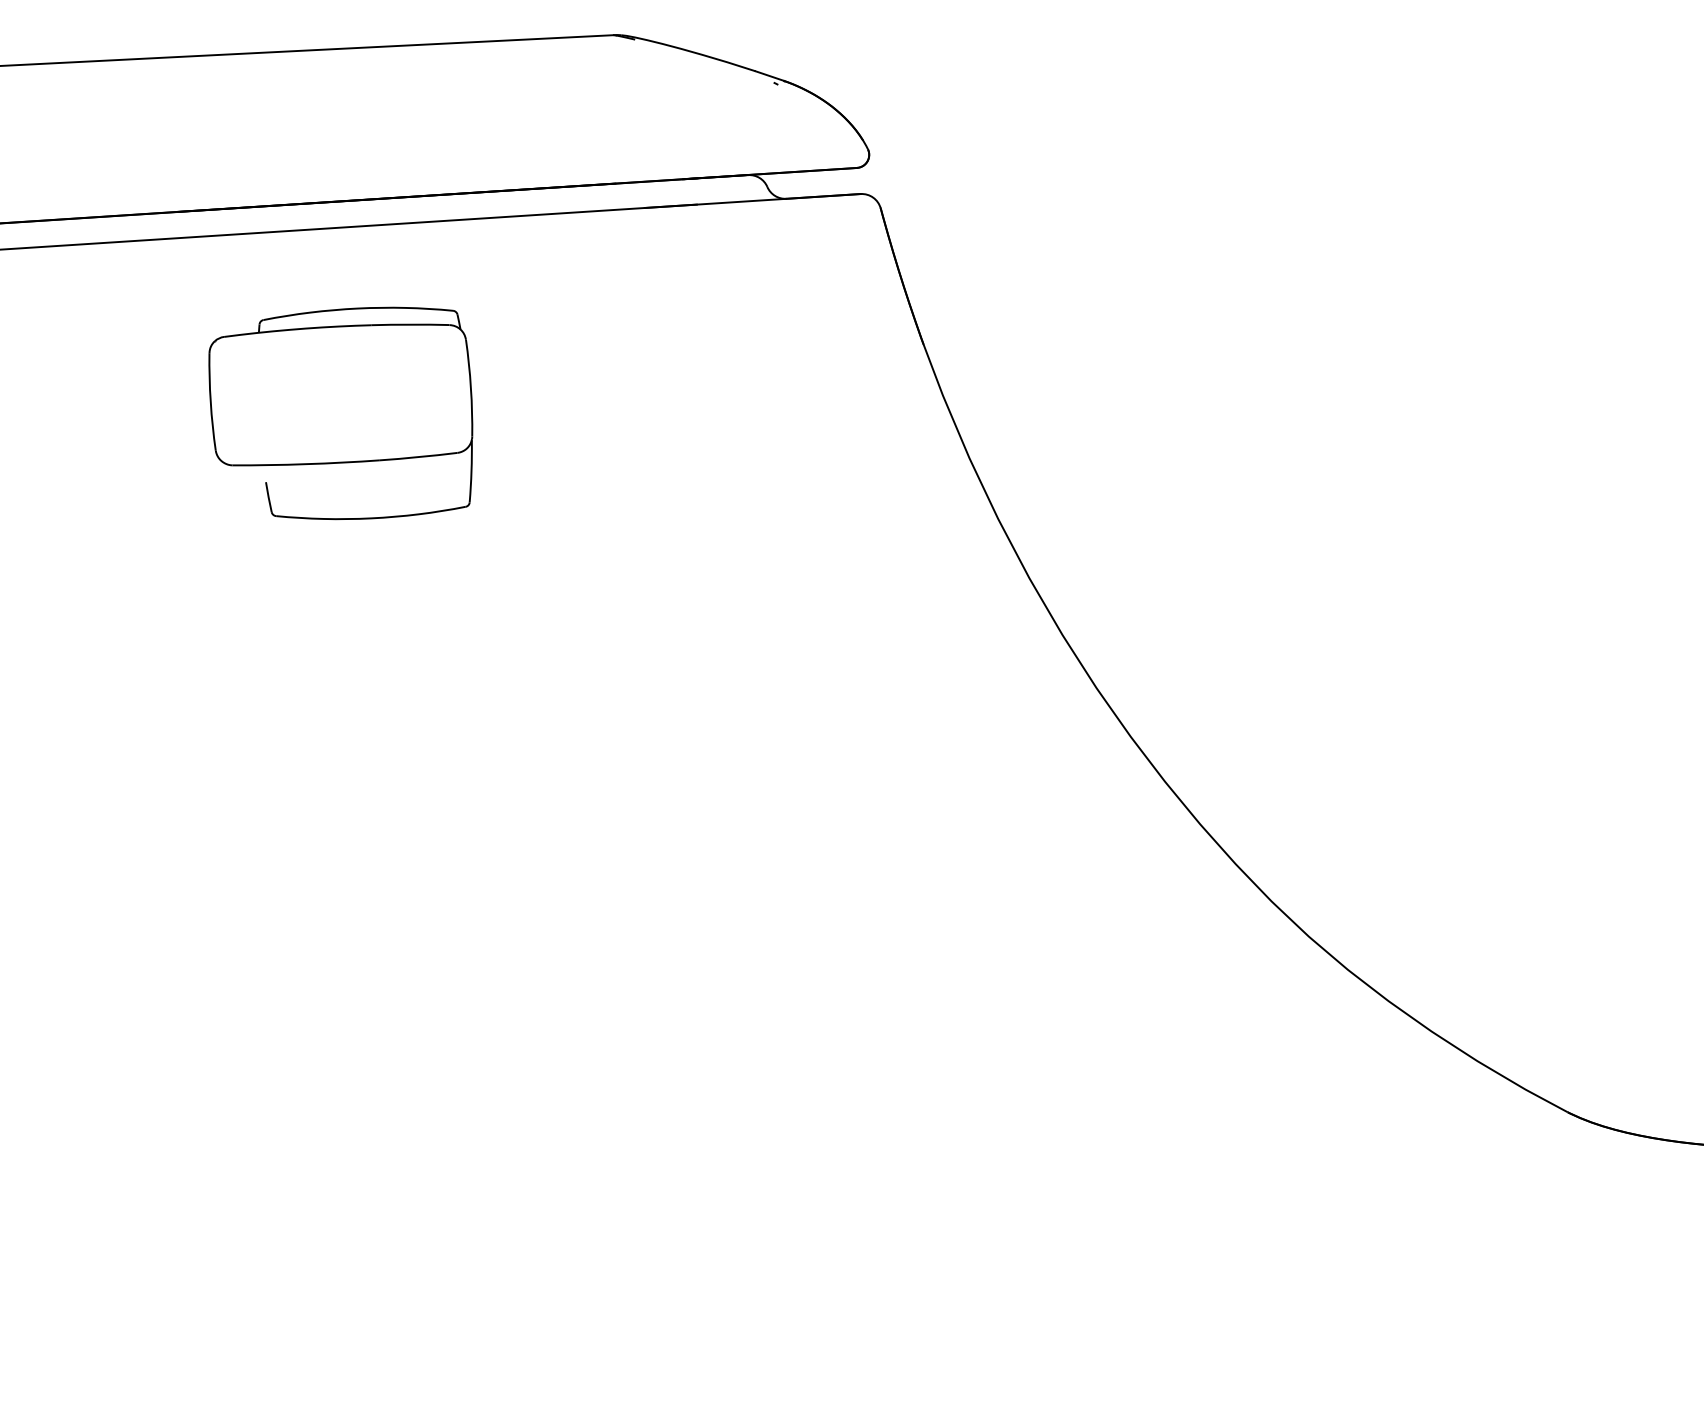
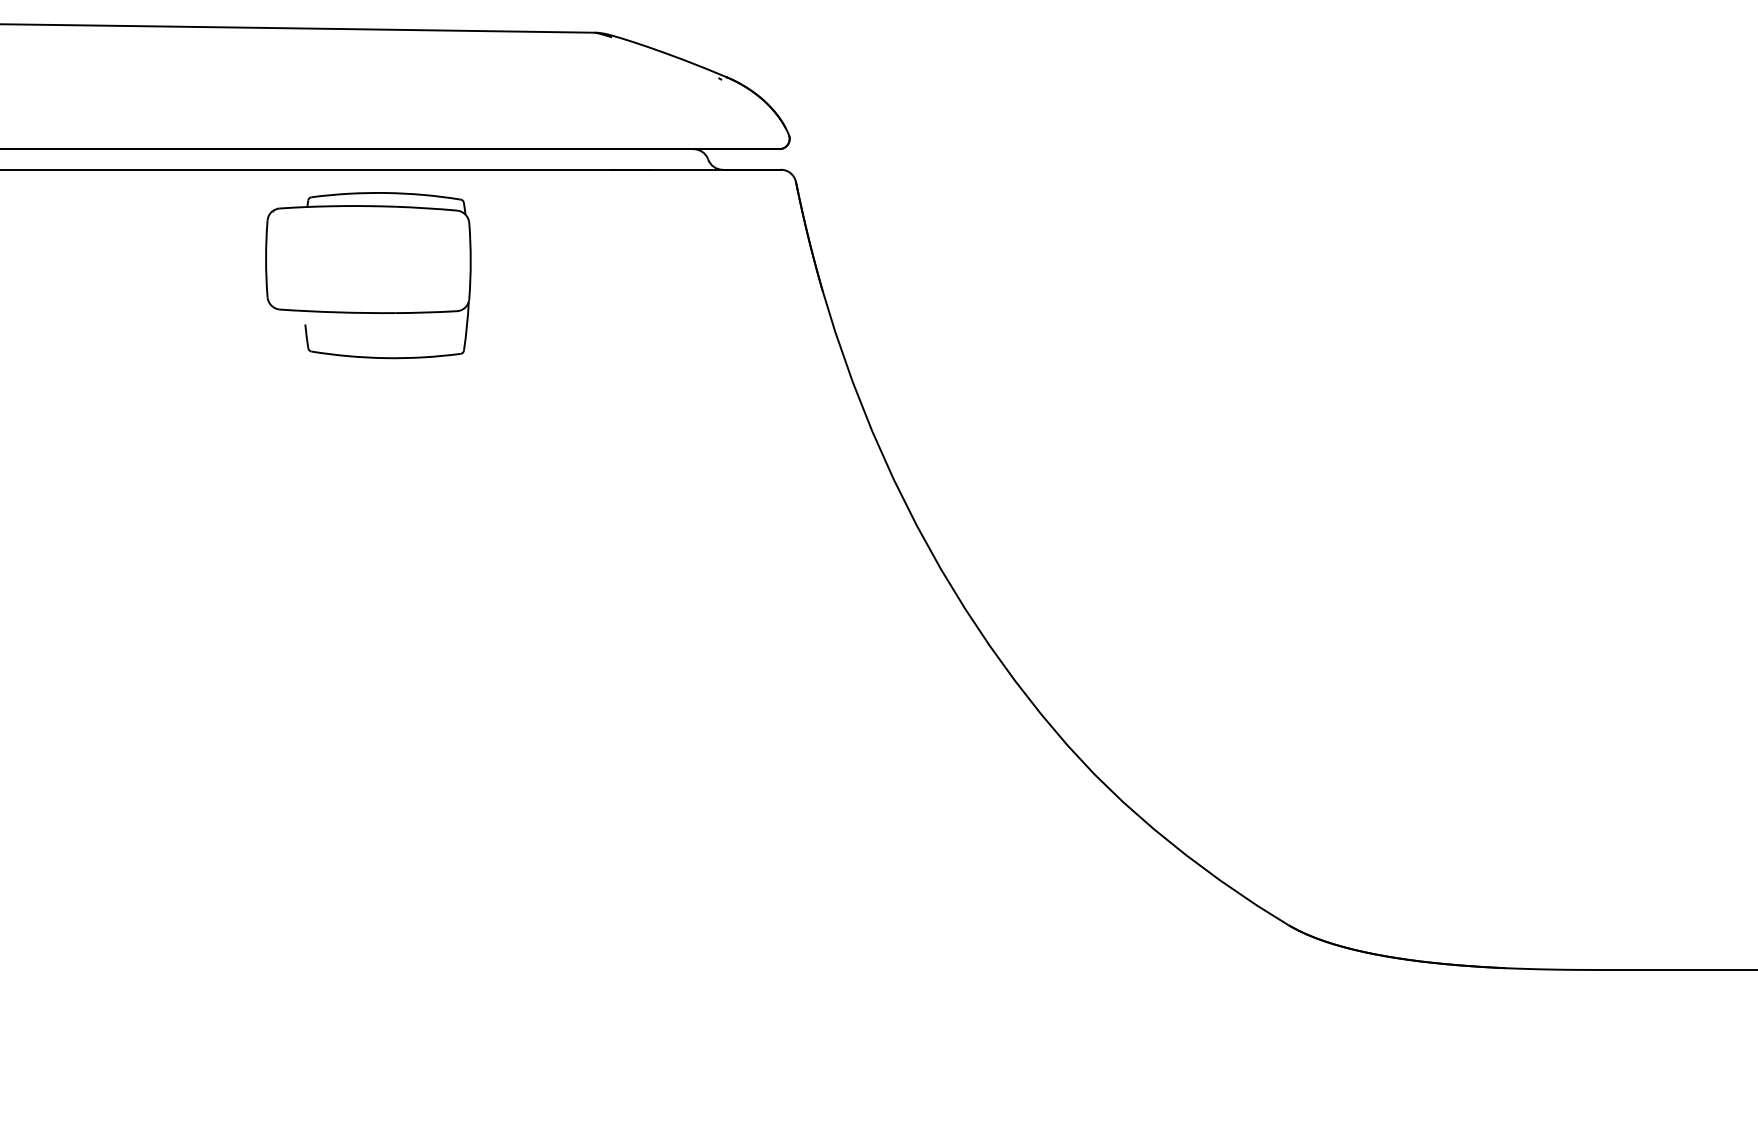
part: (342, 414) -> (368, 275), moved

